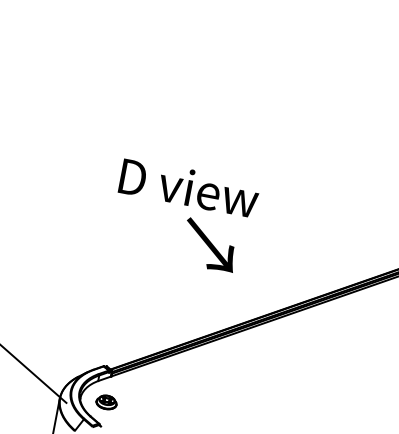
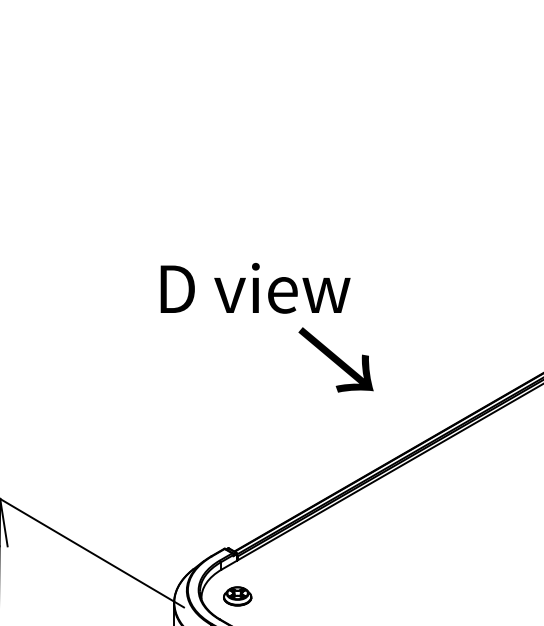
text: (189, 187) -> (255, 288), moved

